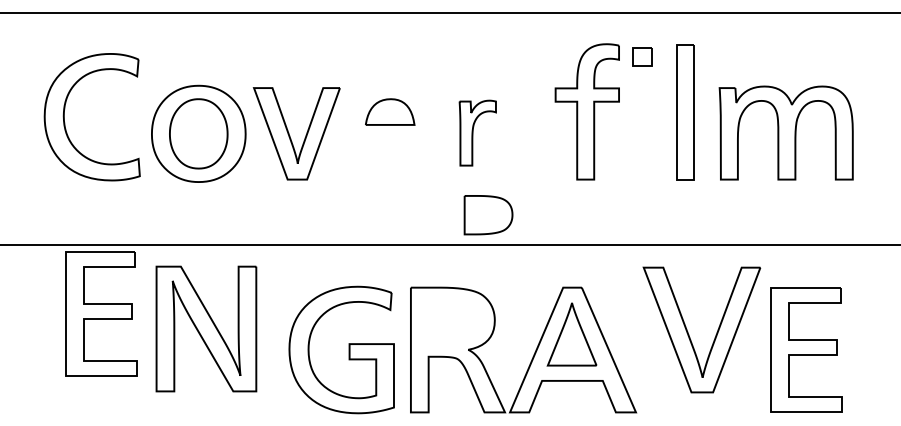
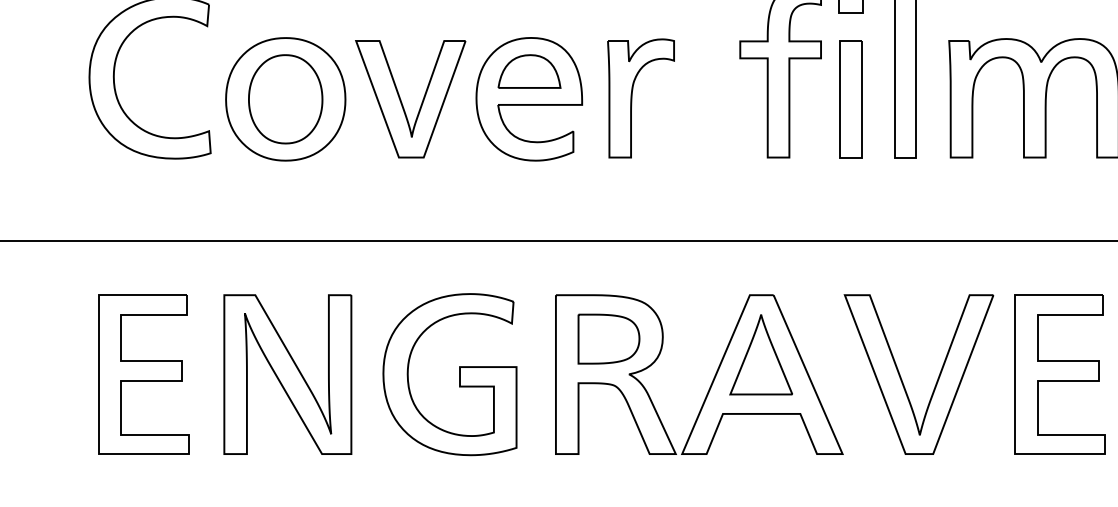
part: (477, 132) -> (640, 97), size x1.43
part: (389, 133) -> (528, 98), added
part: (642, 133) -> (850, 98), added
part: (488, 215) -> (608, 339), moved
part: (101, 313) -> (144, 373), moved
part: (206, 328) -> (287, 373), moved
part: (689, 334) -> (903, 380), moved
part: (348, 349) -> (458, 373), moved

